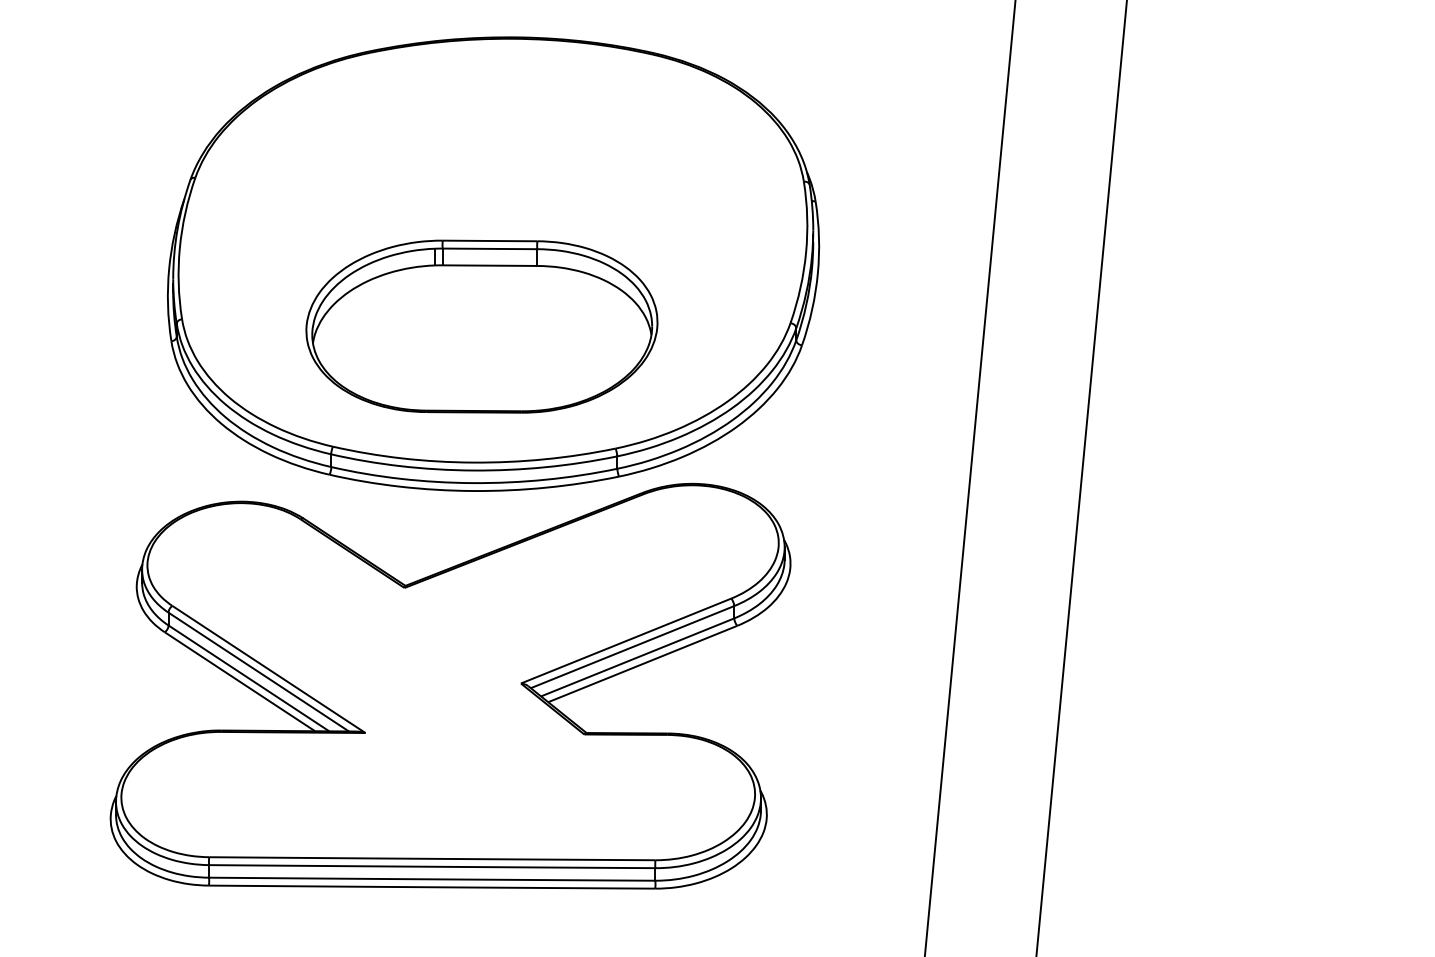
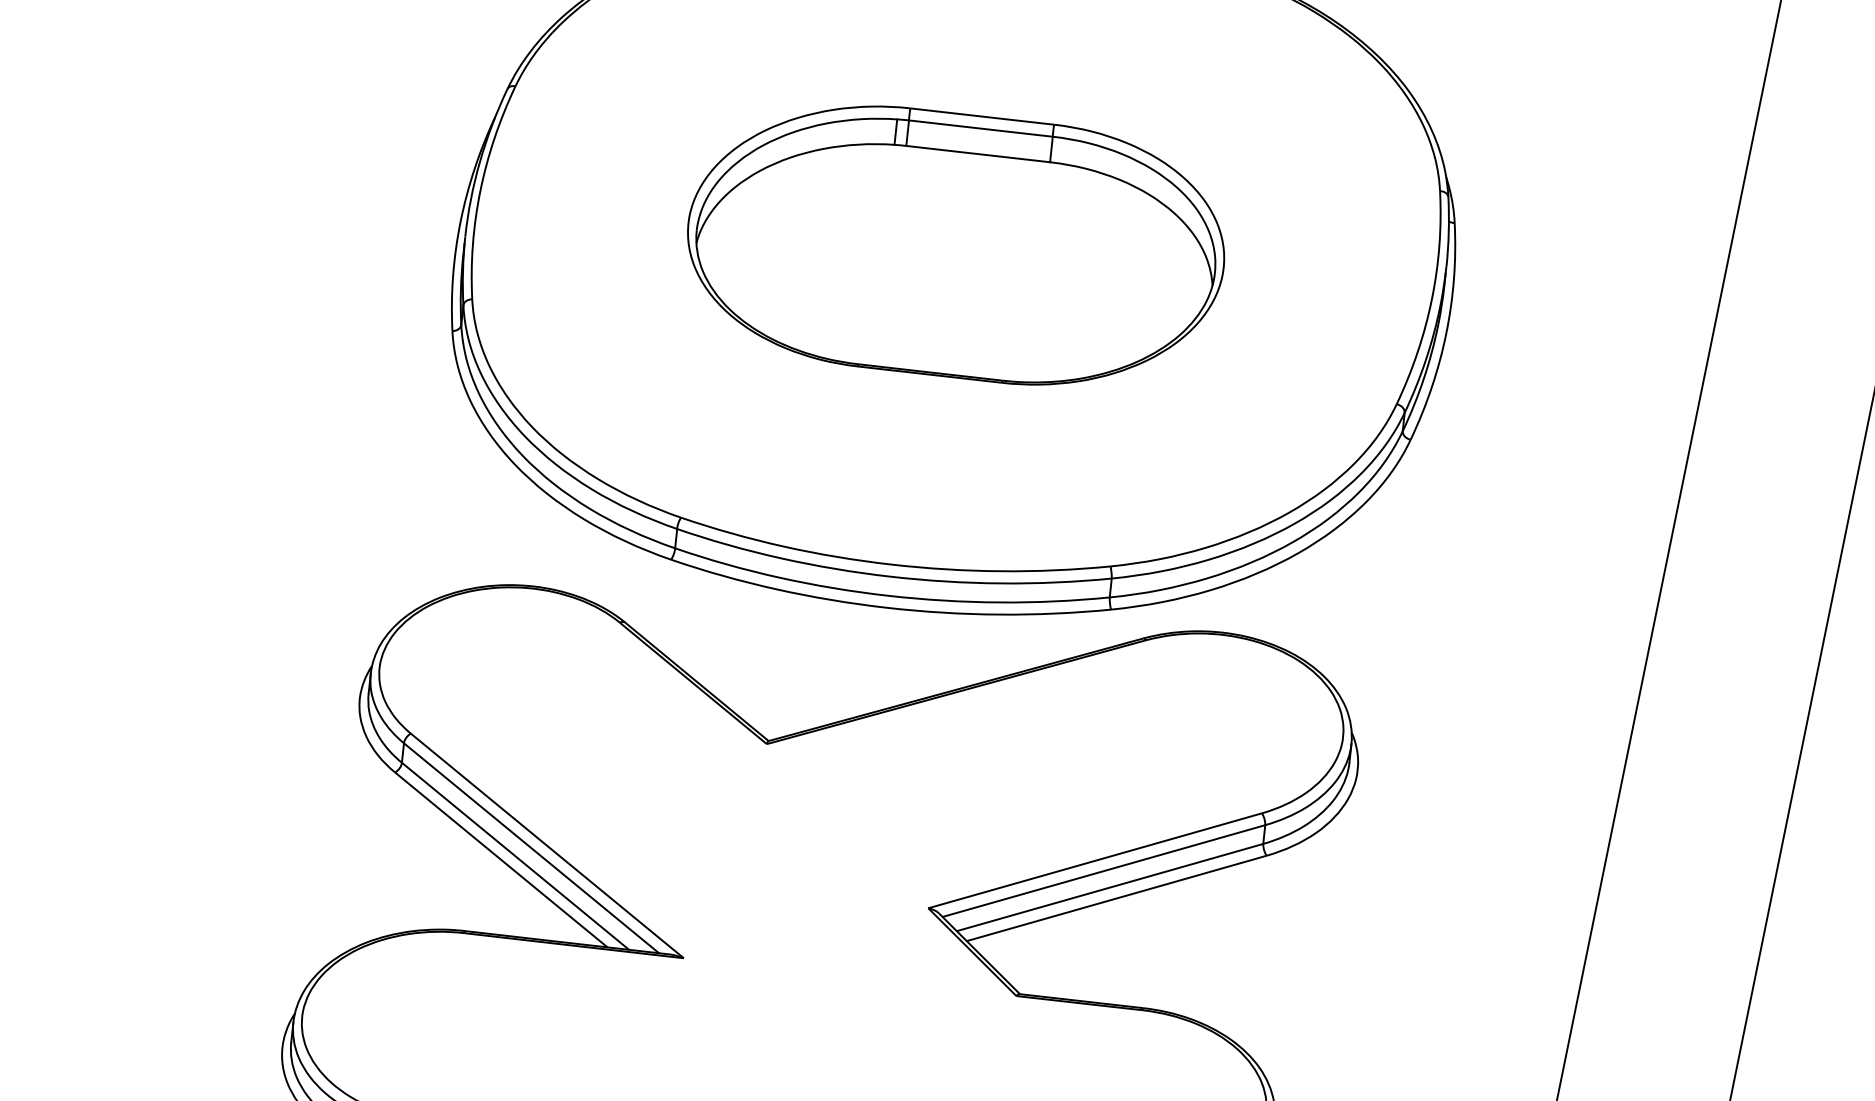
part: (481, 326) -> (955, 245), moved

